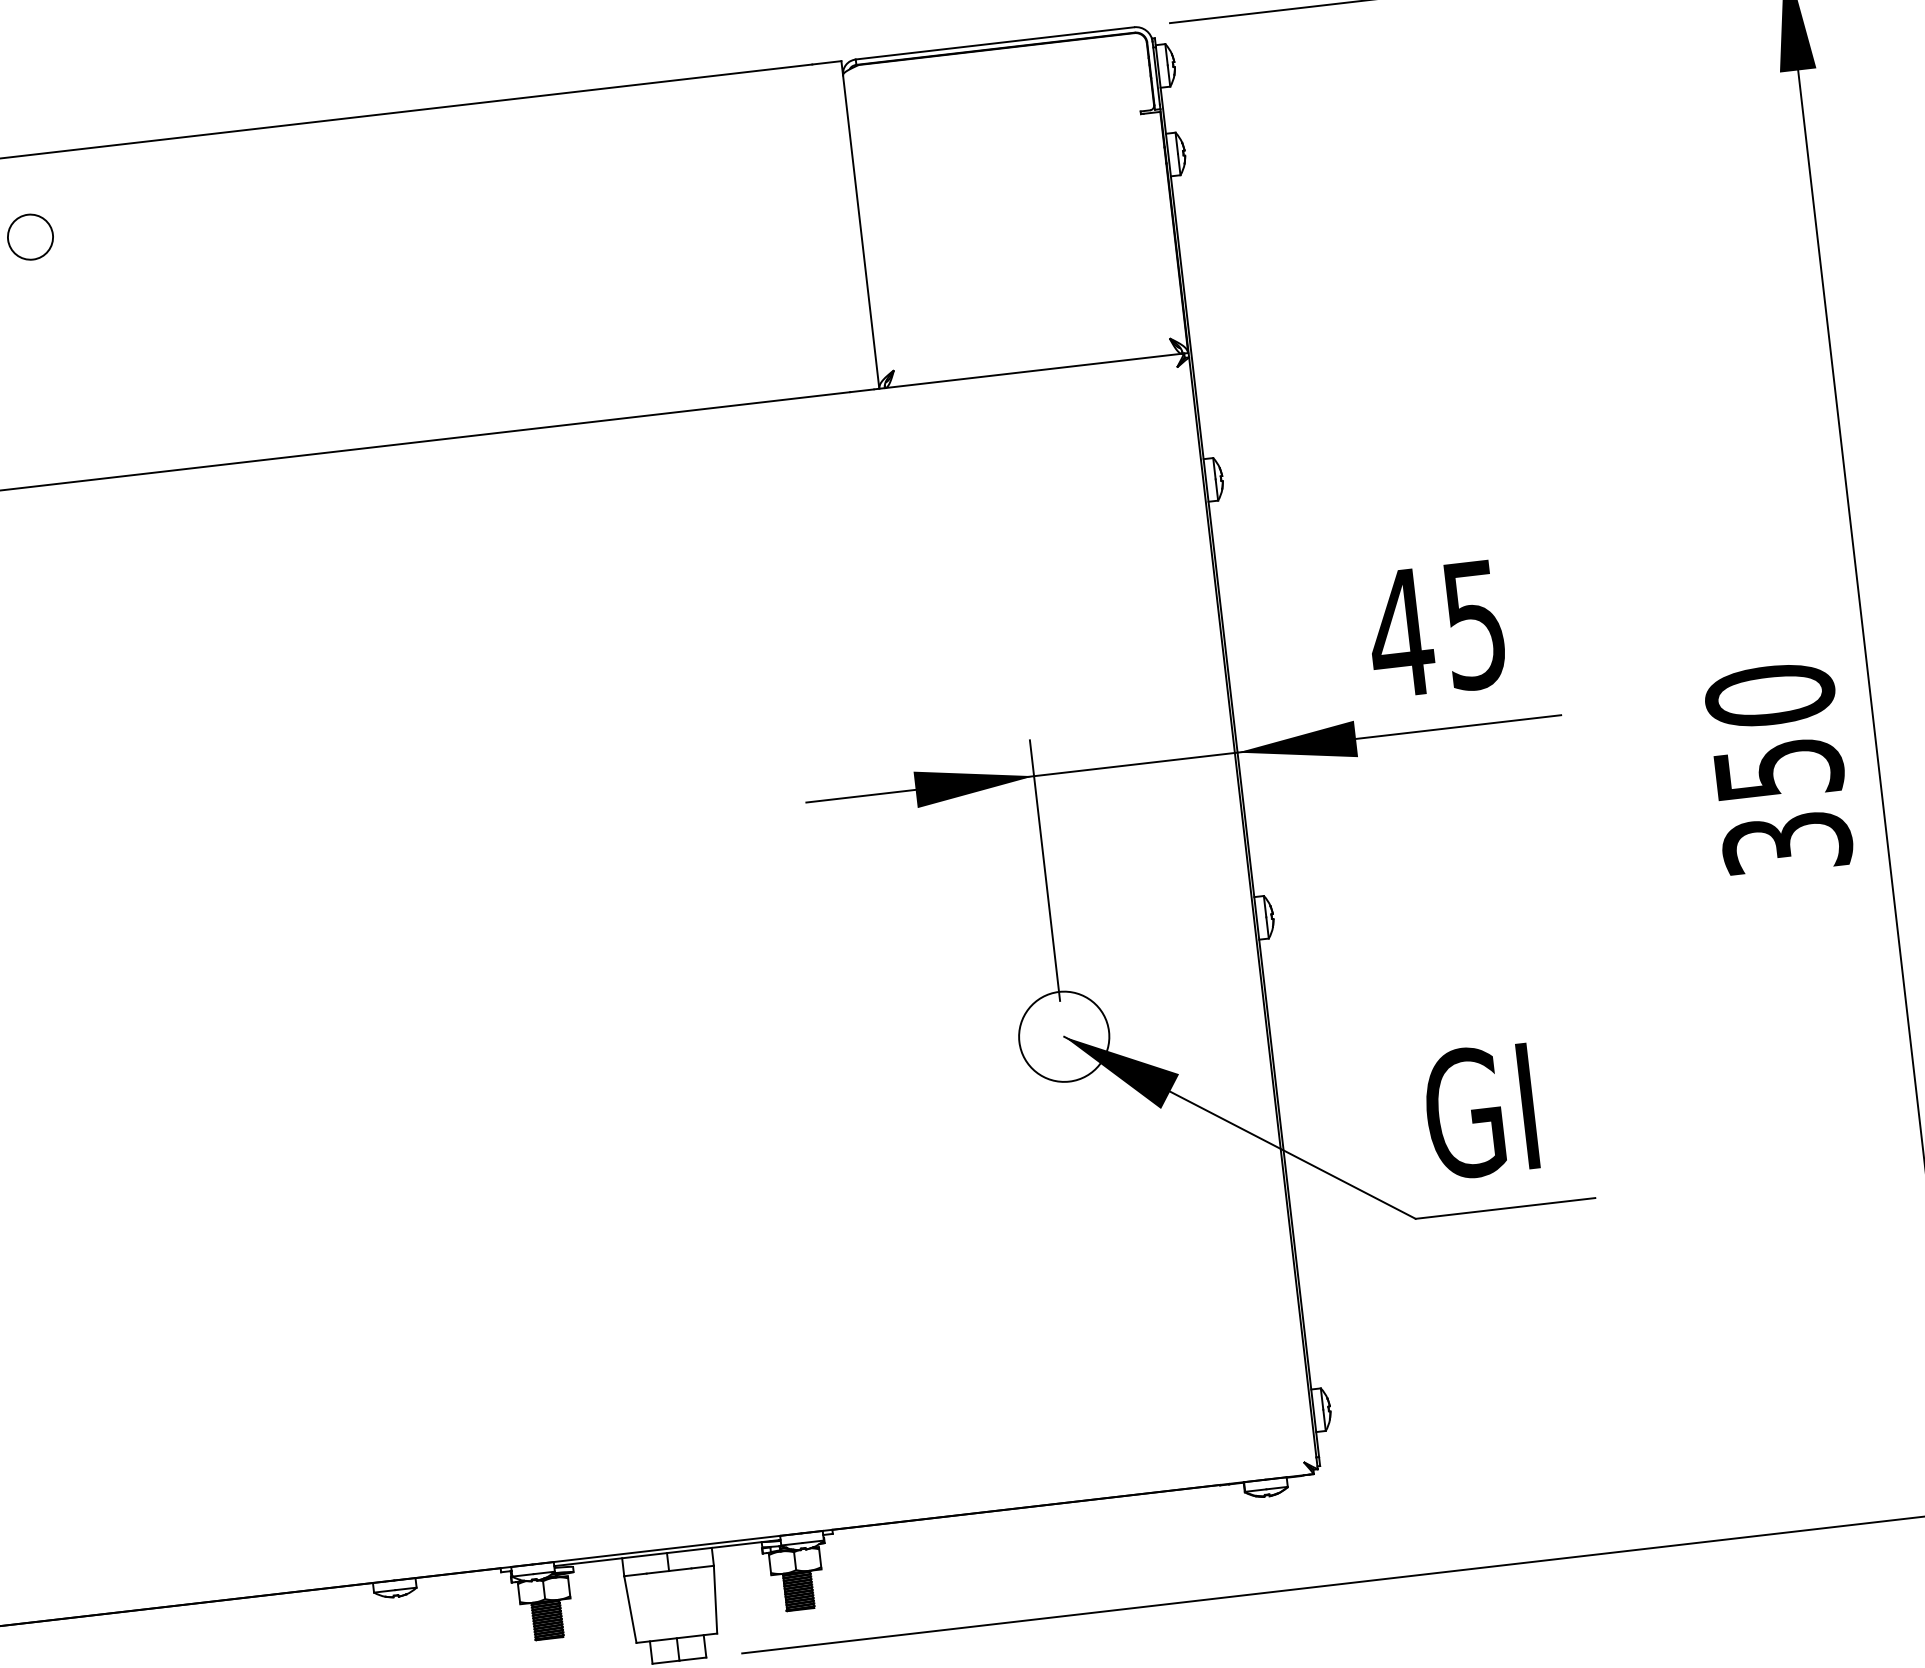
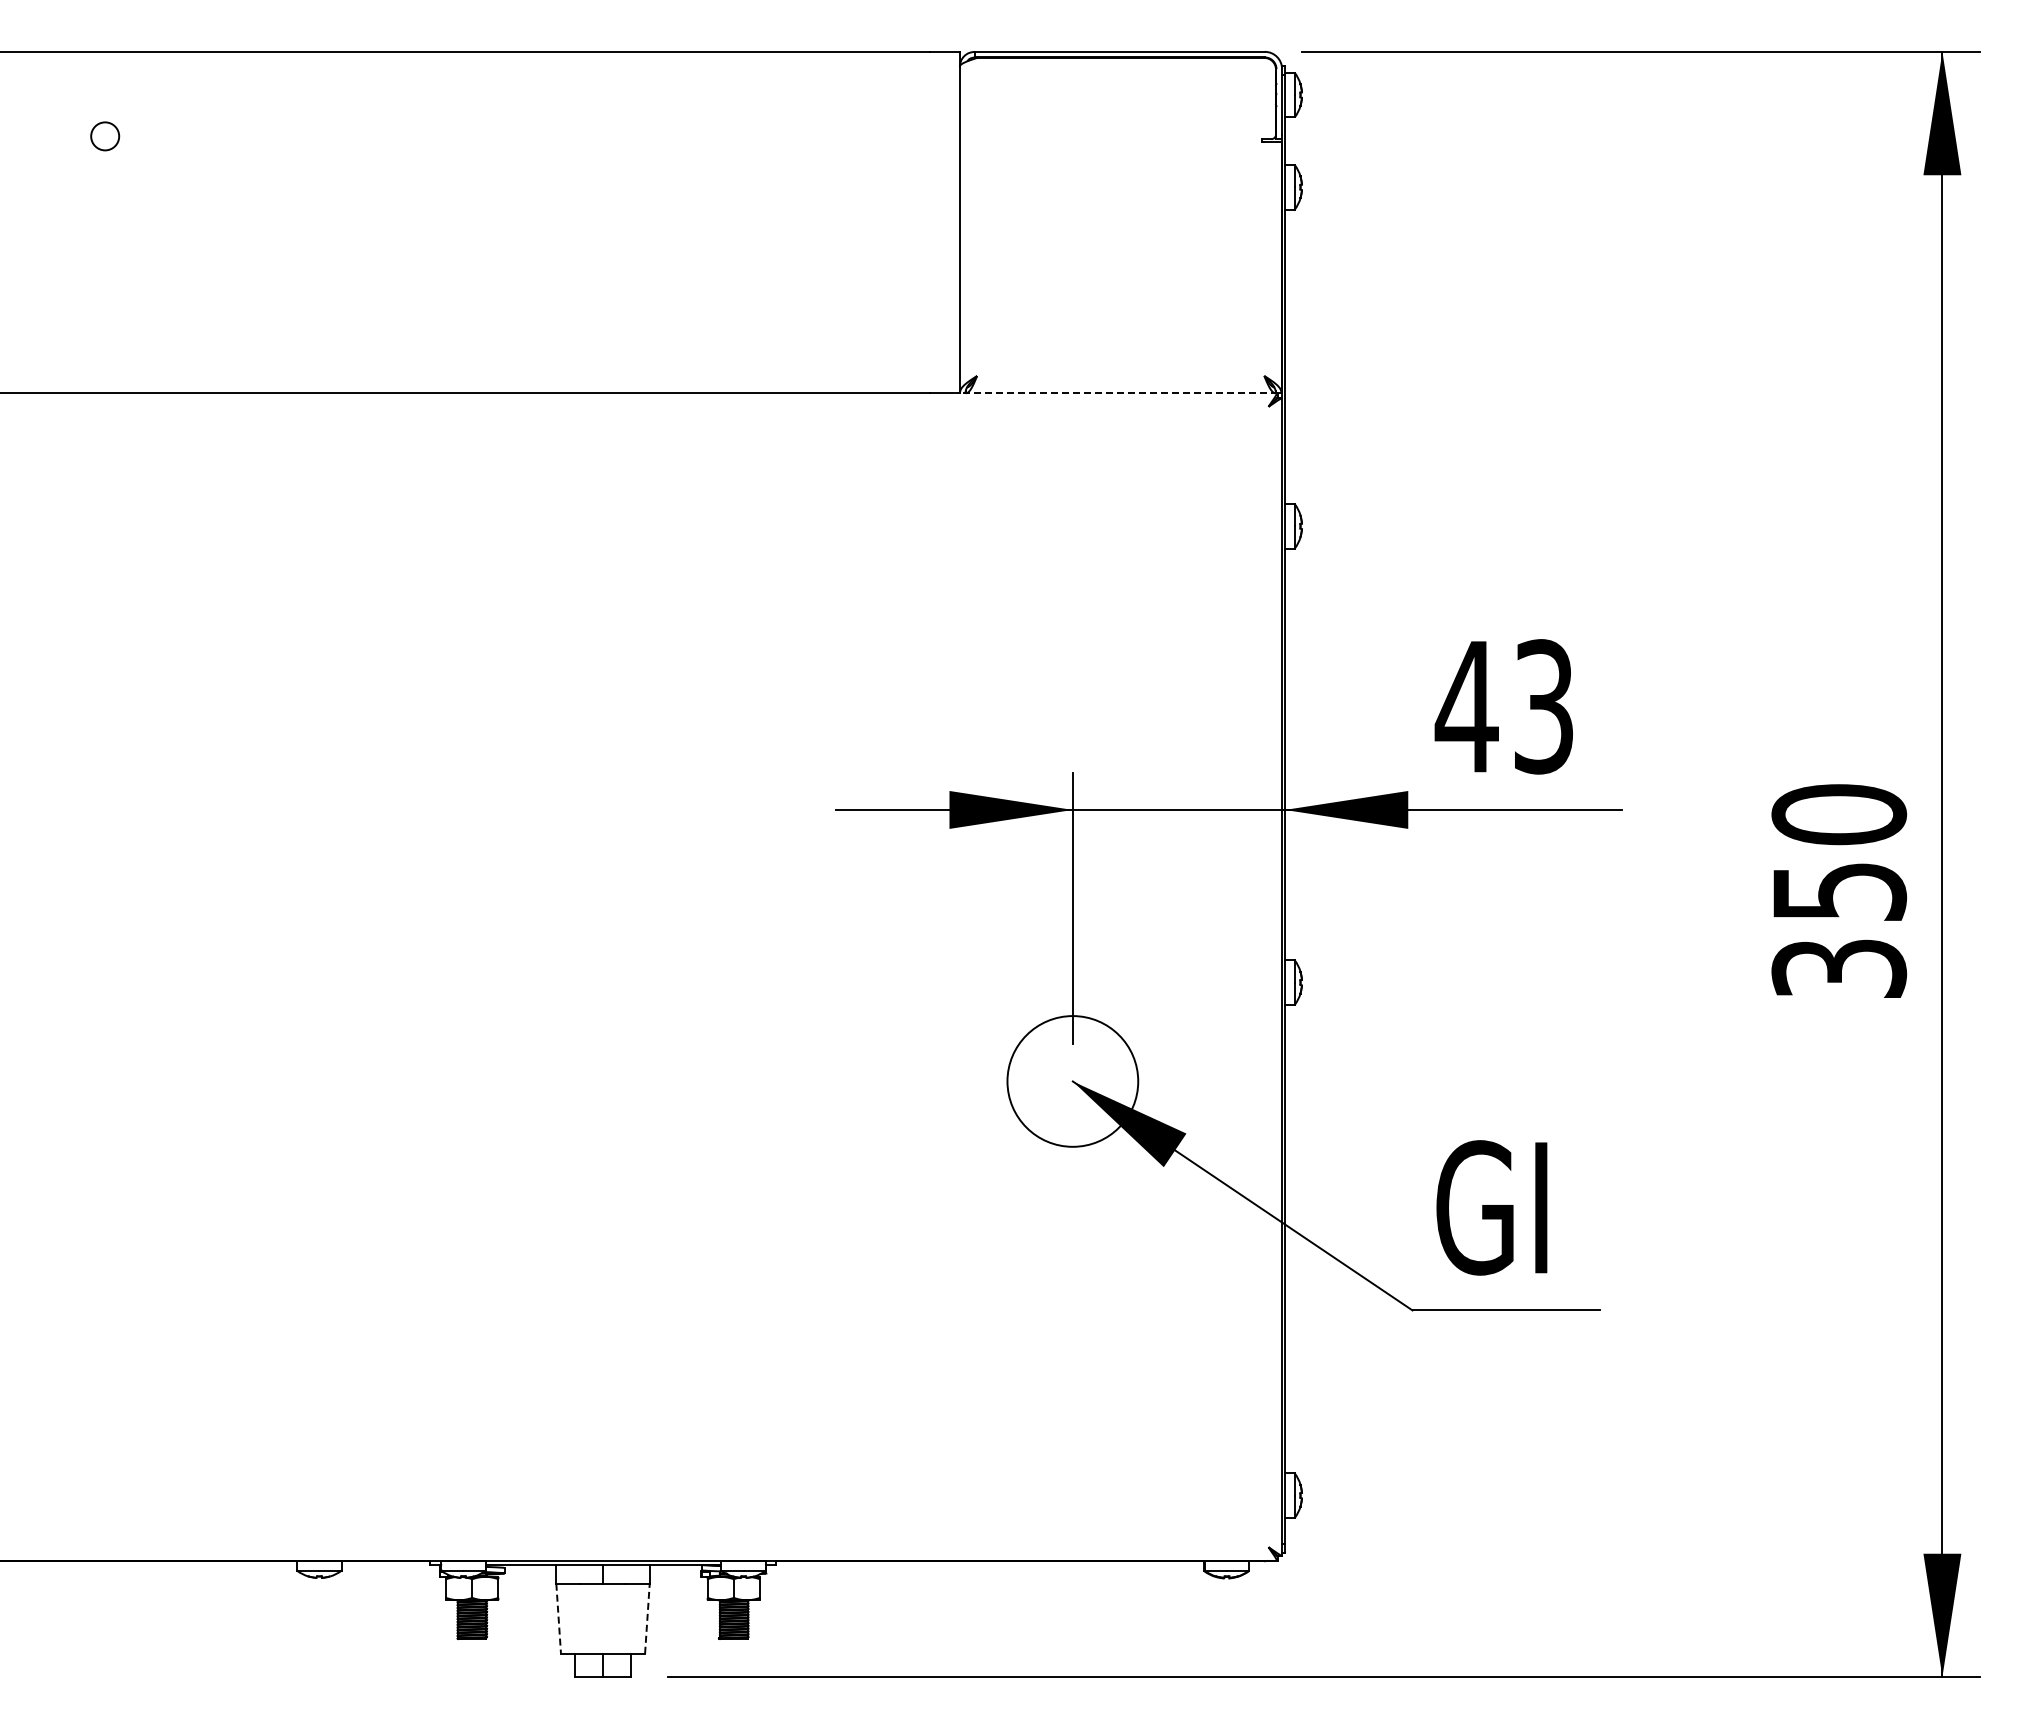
circle: (29, 237) -> (104, 136), size x0.6
line: (1028, 371) -> (1115, 393), solid -> dashed
text: (1474, 624) -> (1543, 706), 45 -> 43
circle: (1063, 1036) -> (1072, 1081), size x1.4
line: (715, 1599) -> (647, 1618), solid -> dashed
line: (630, 1610) -> (558, 1619), solid -> dashed

